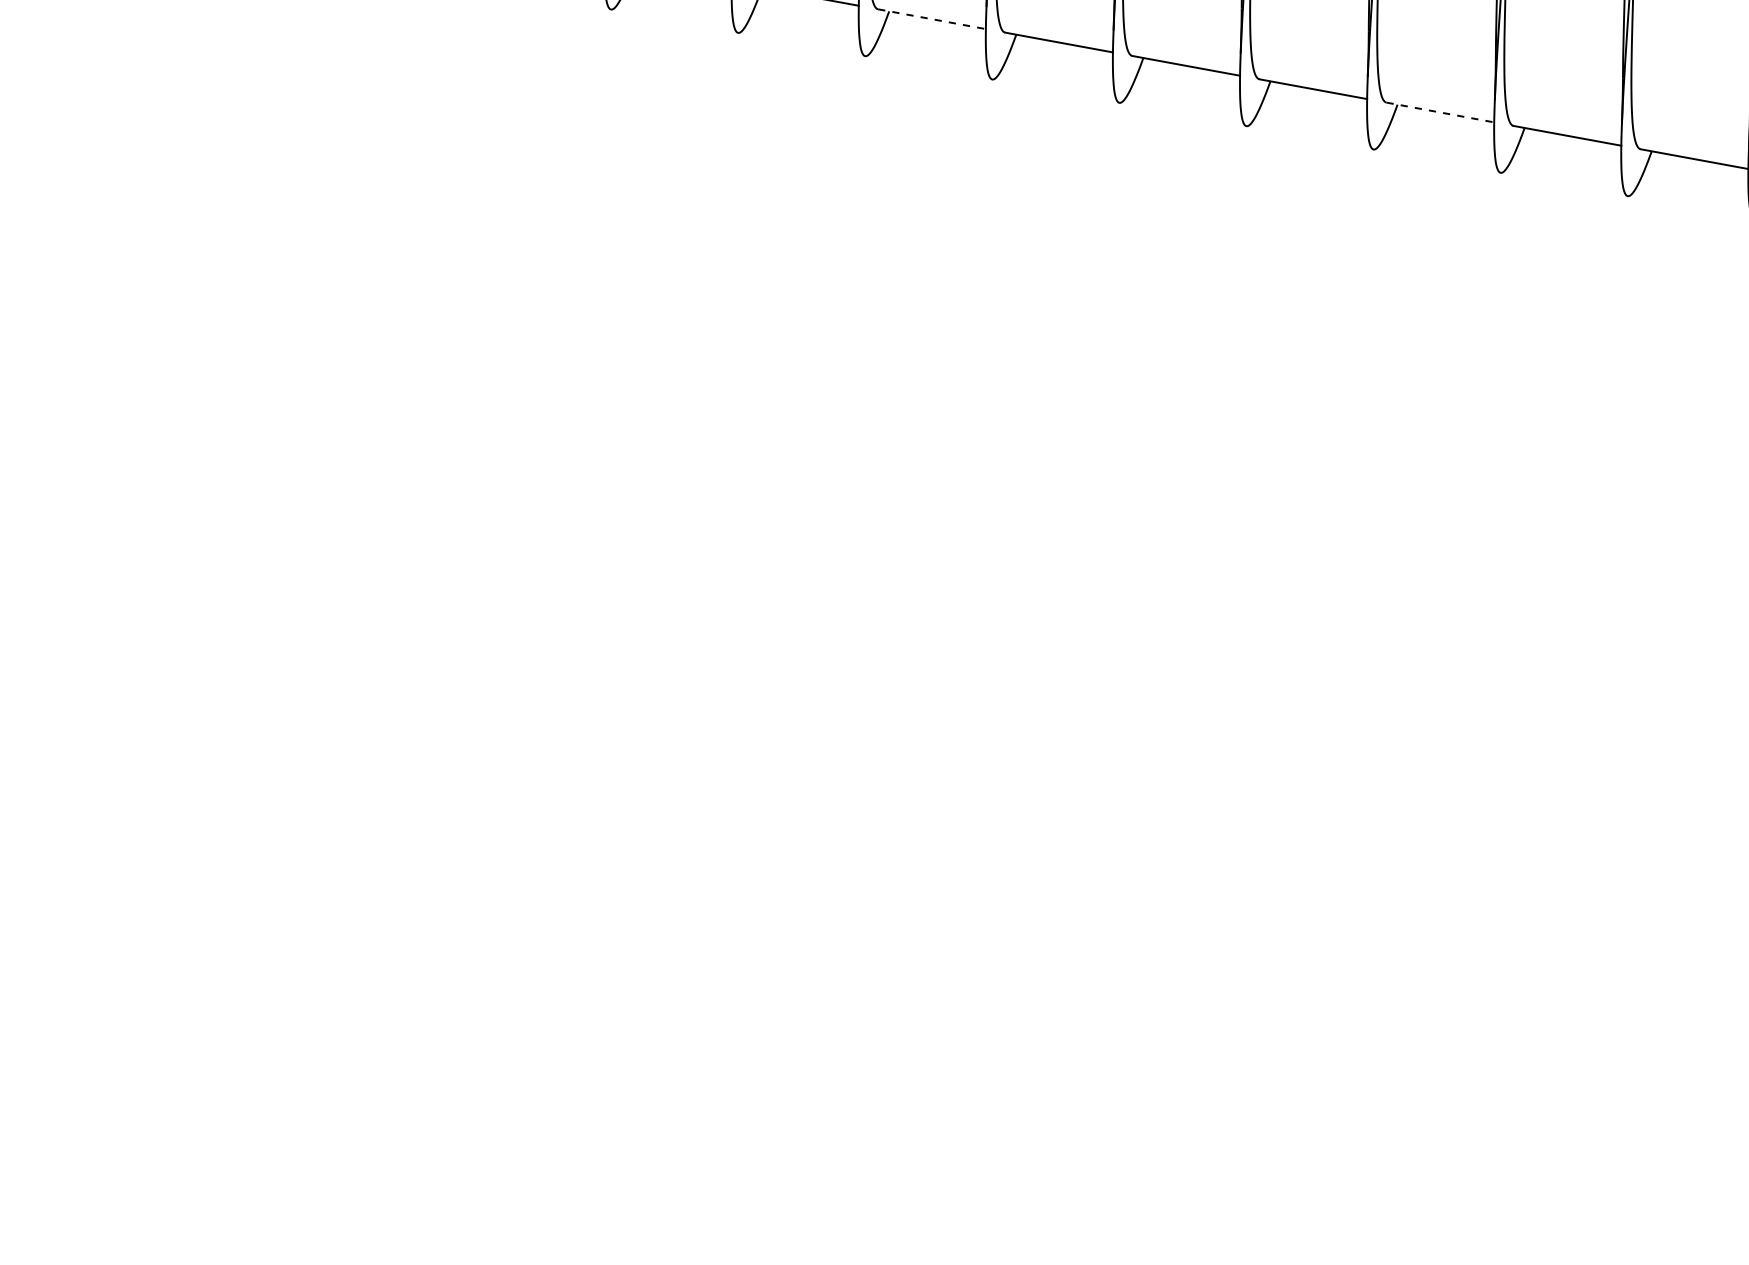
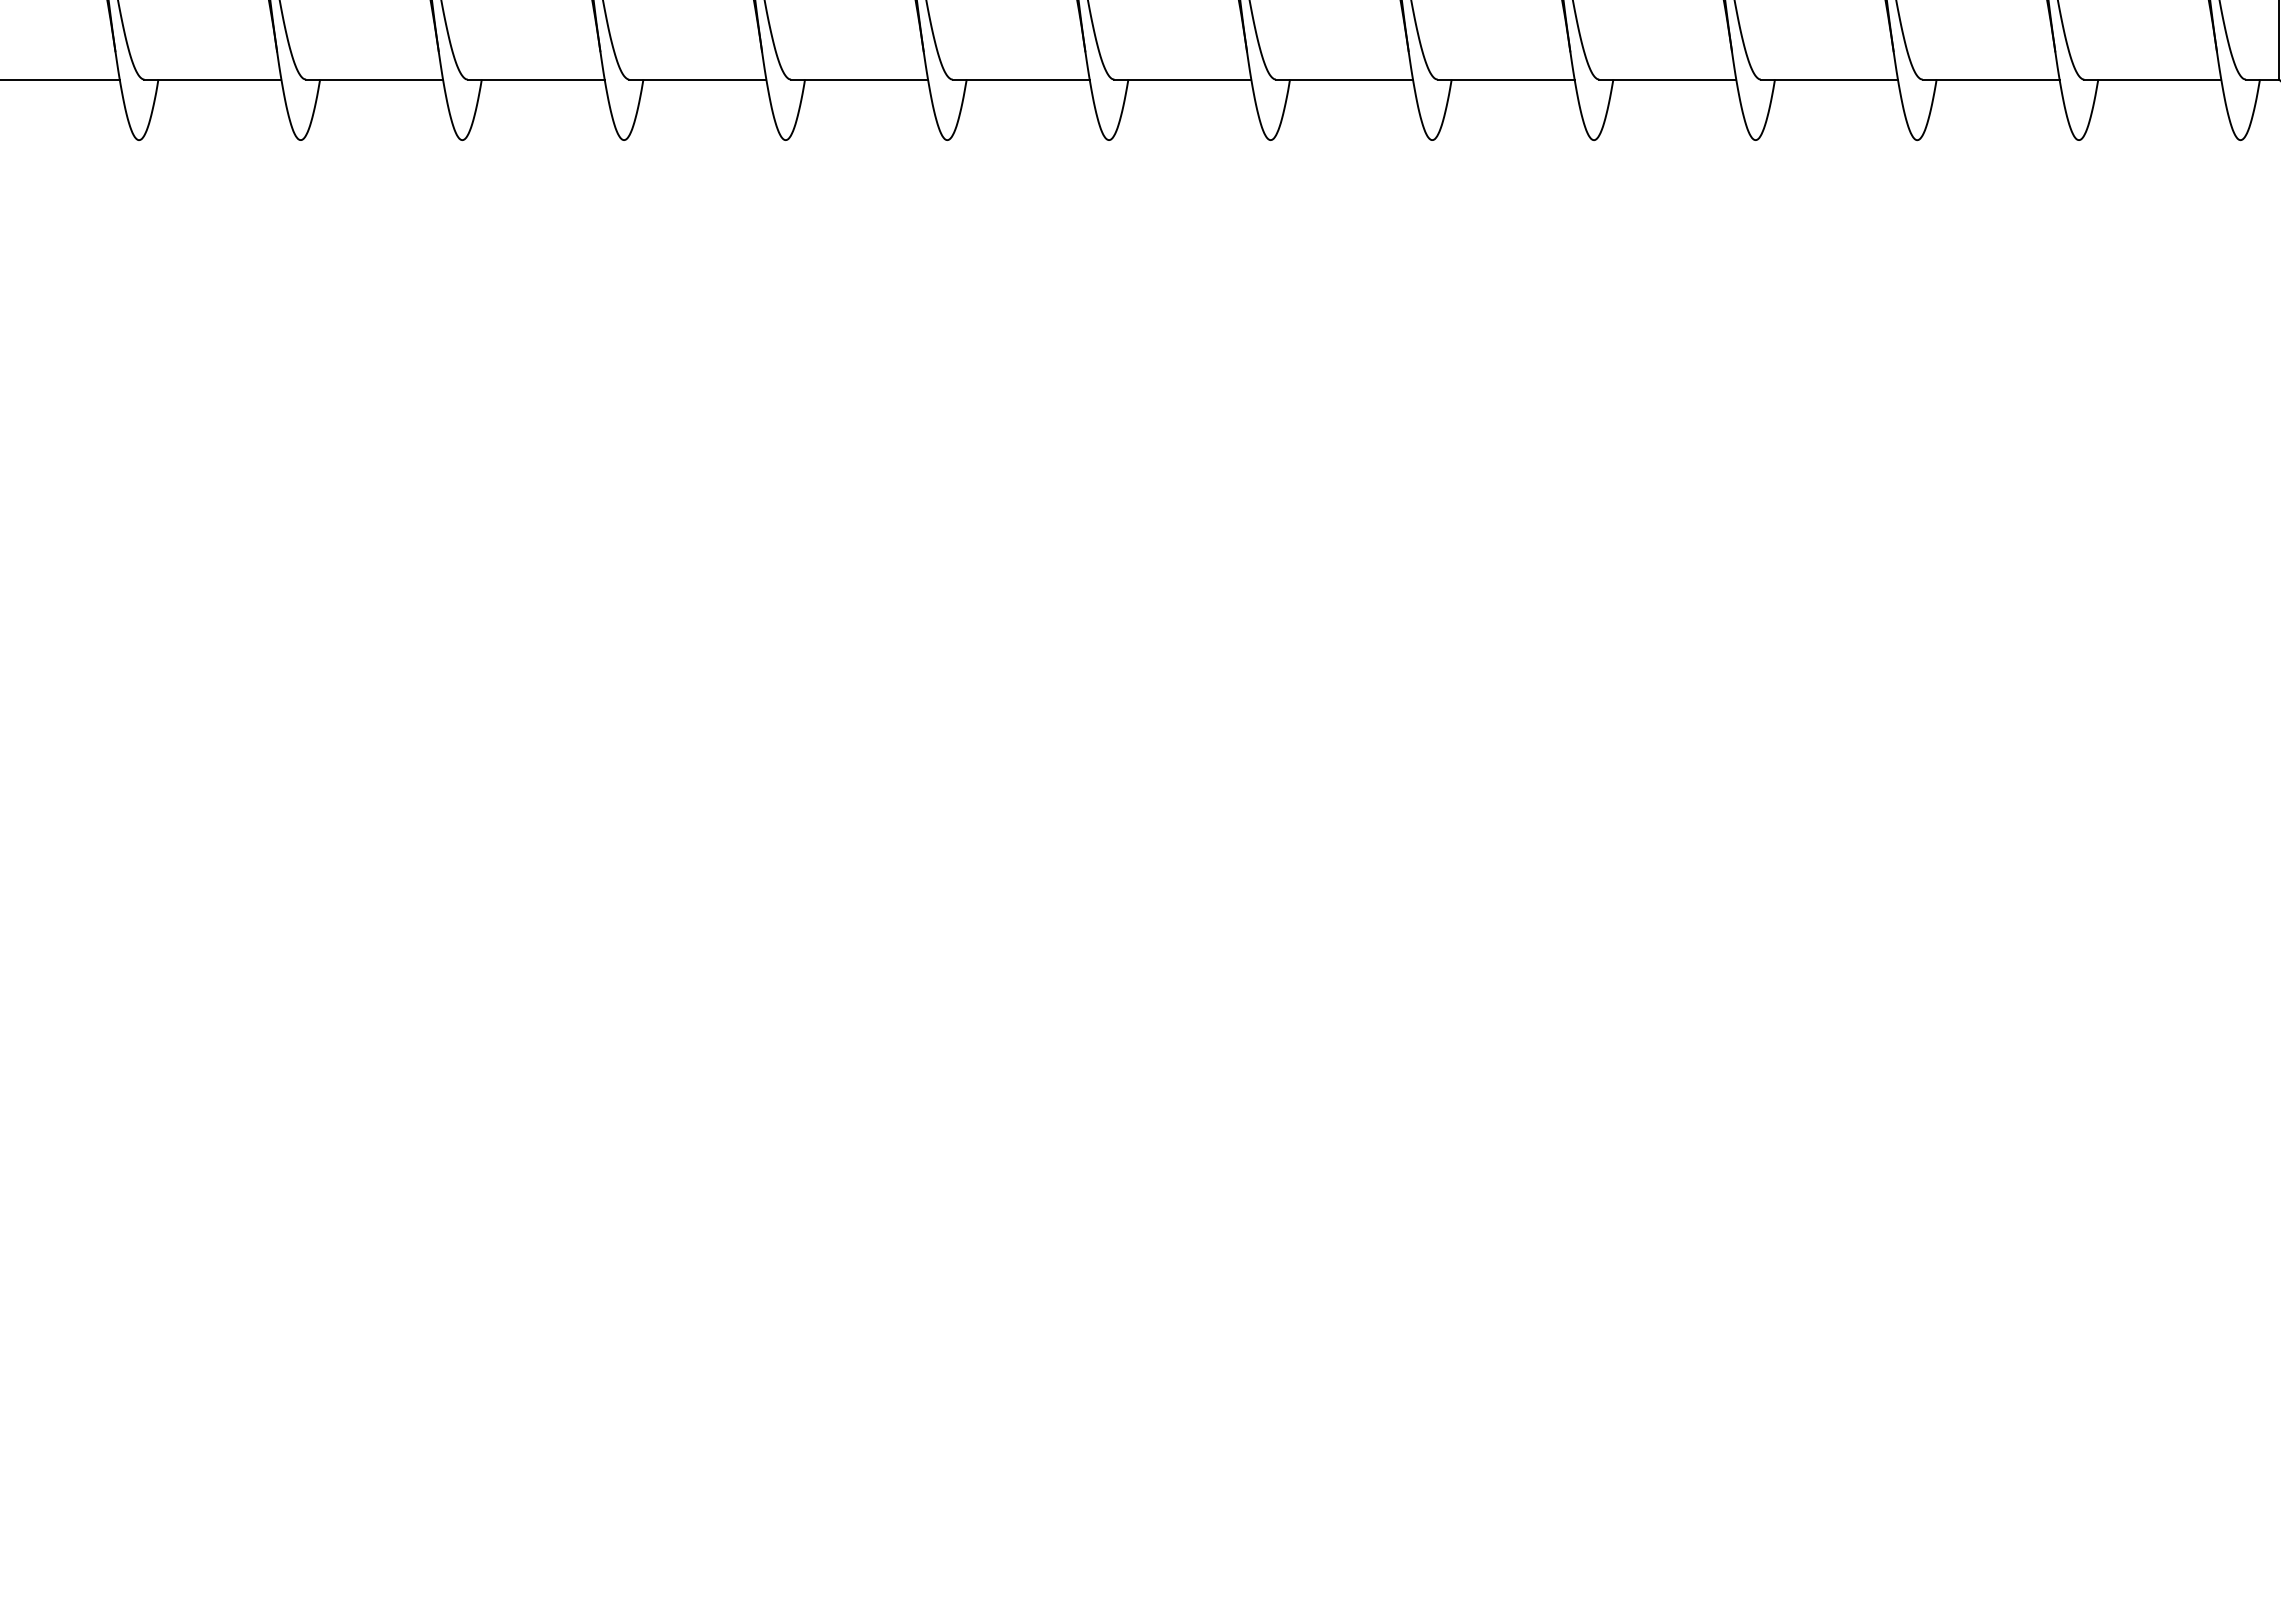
line: (932, 19) -> (1021, 79), dashed -> solid
line: (1440, 112) -> (1668, 79), dashed -> solid

